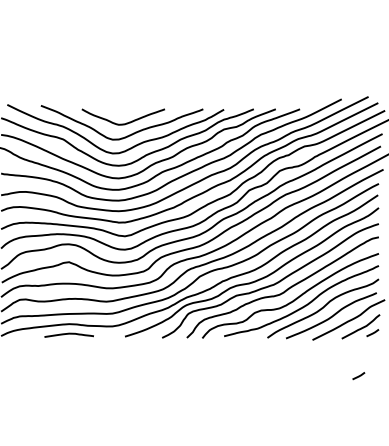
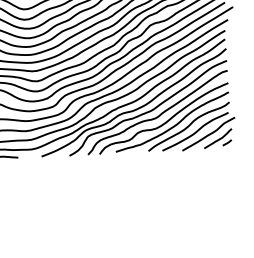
line: (358, 376) -> (218, 176), removed

